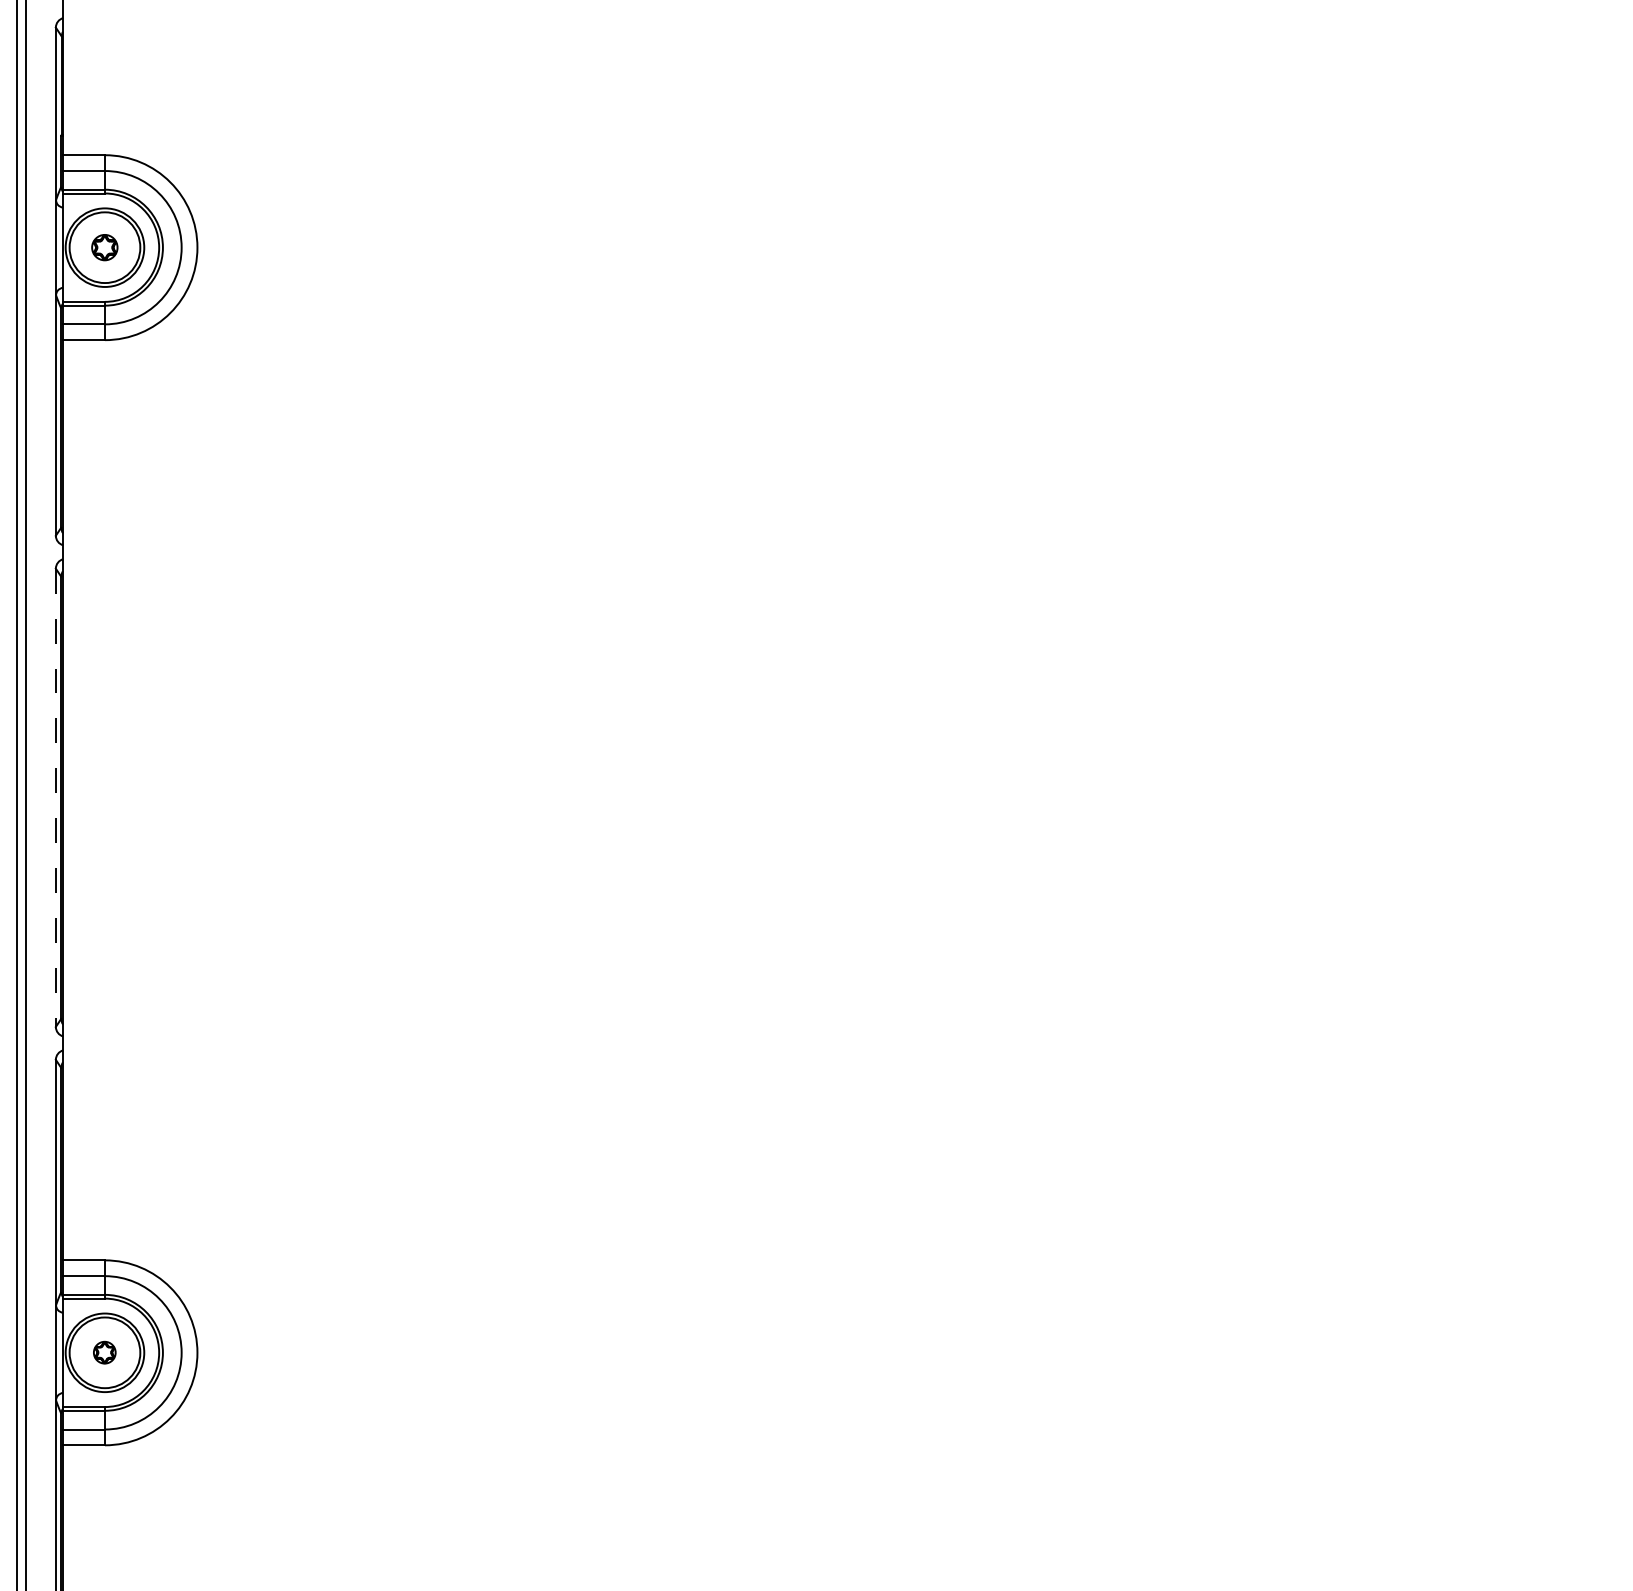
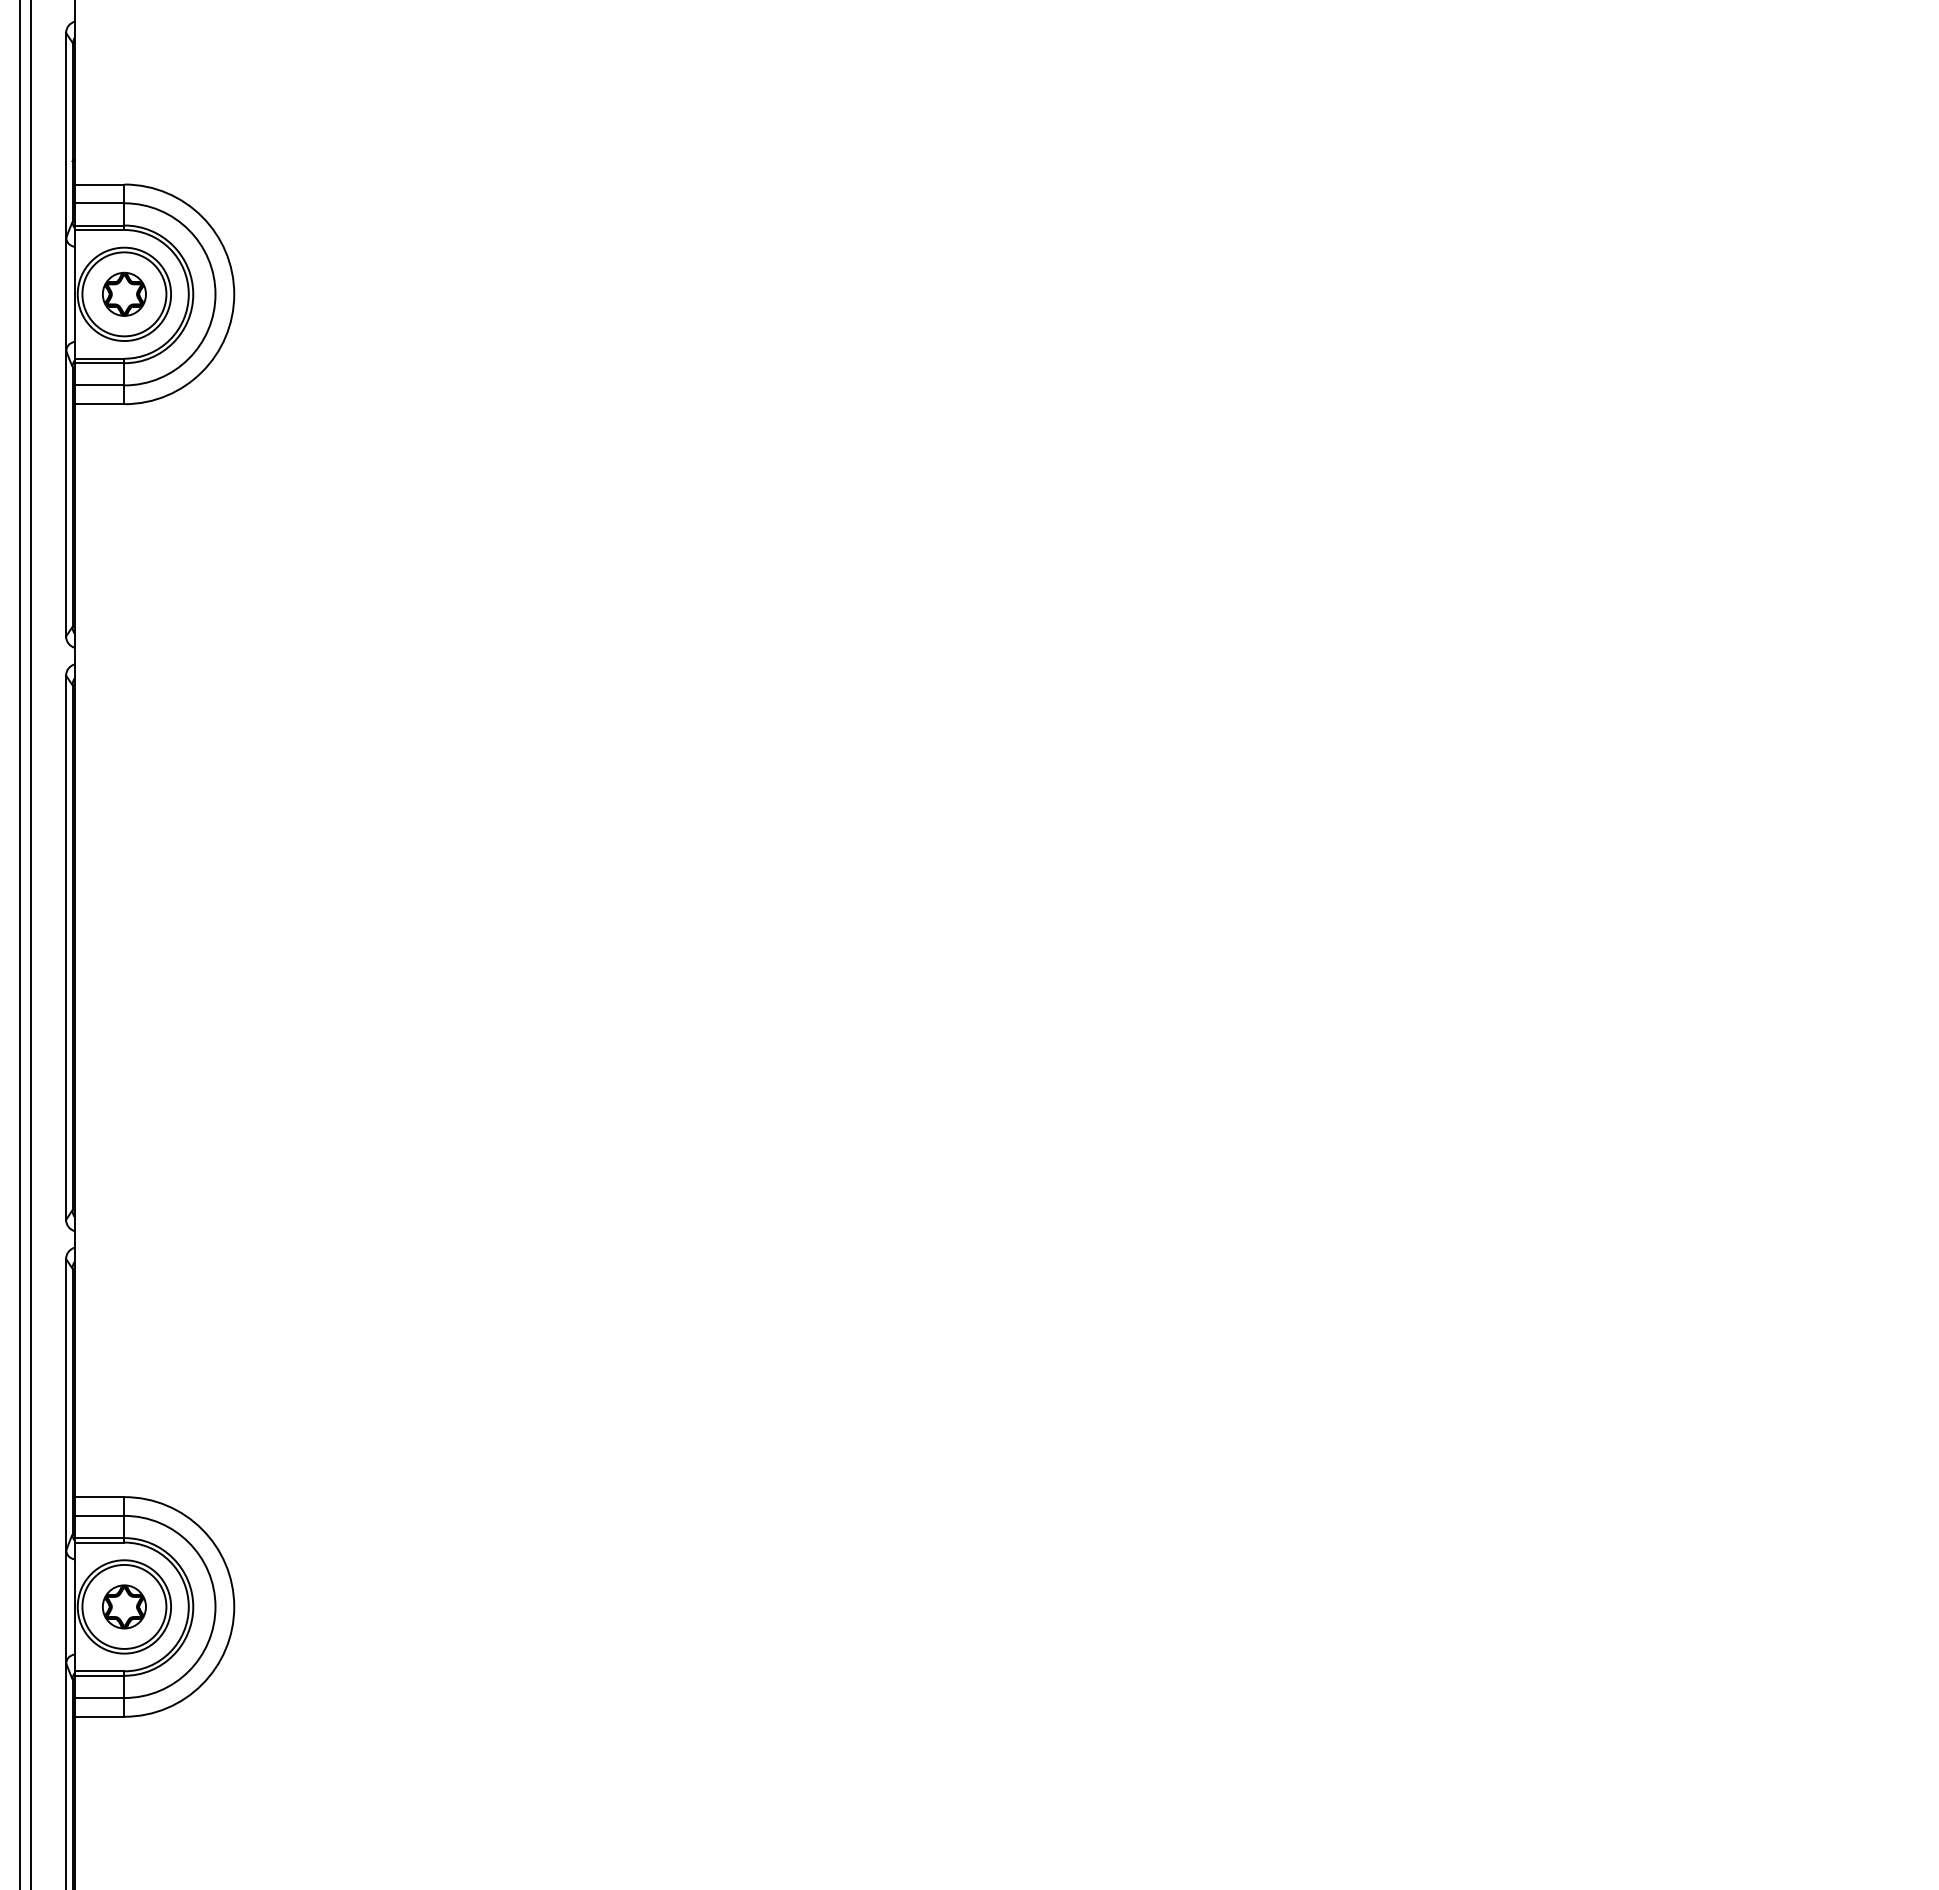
part: (104, 247) -> (123, 294), size x1.43
line: (55, 798) -> (65, 948), dashed -> solid
part: (104, 1352) -> (123, 1606), size x1.67

